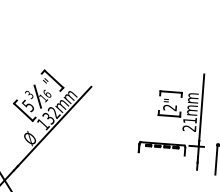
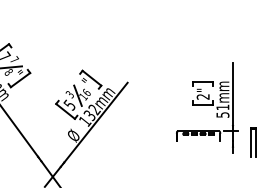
text: (189, 127) -> (222, 114), 21mm -> 51mm

